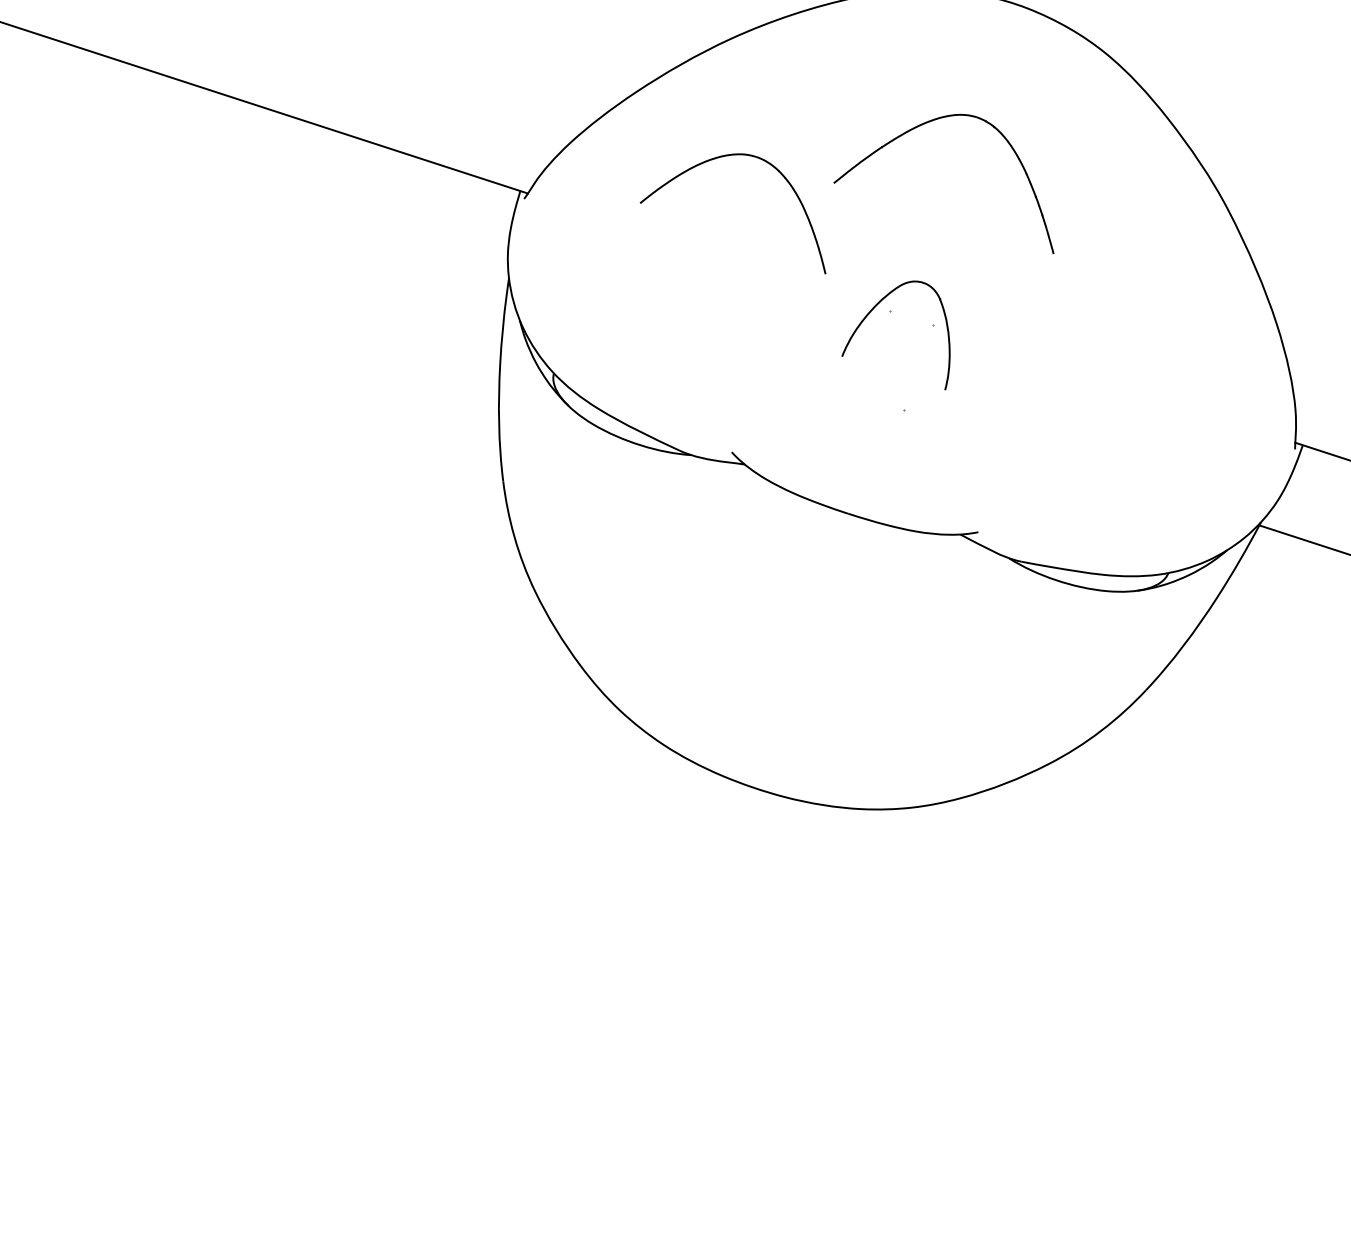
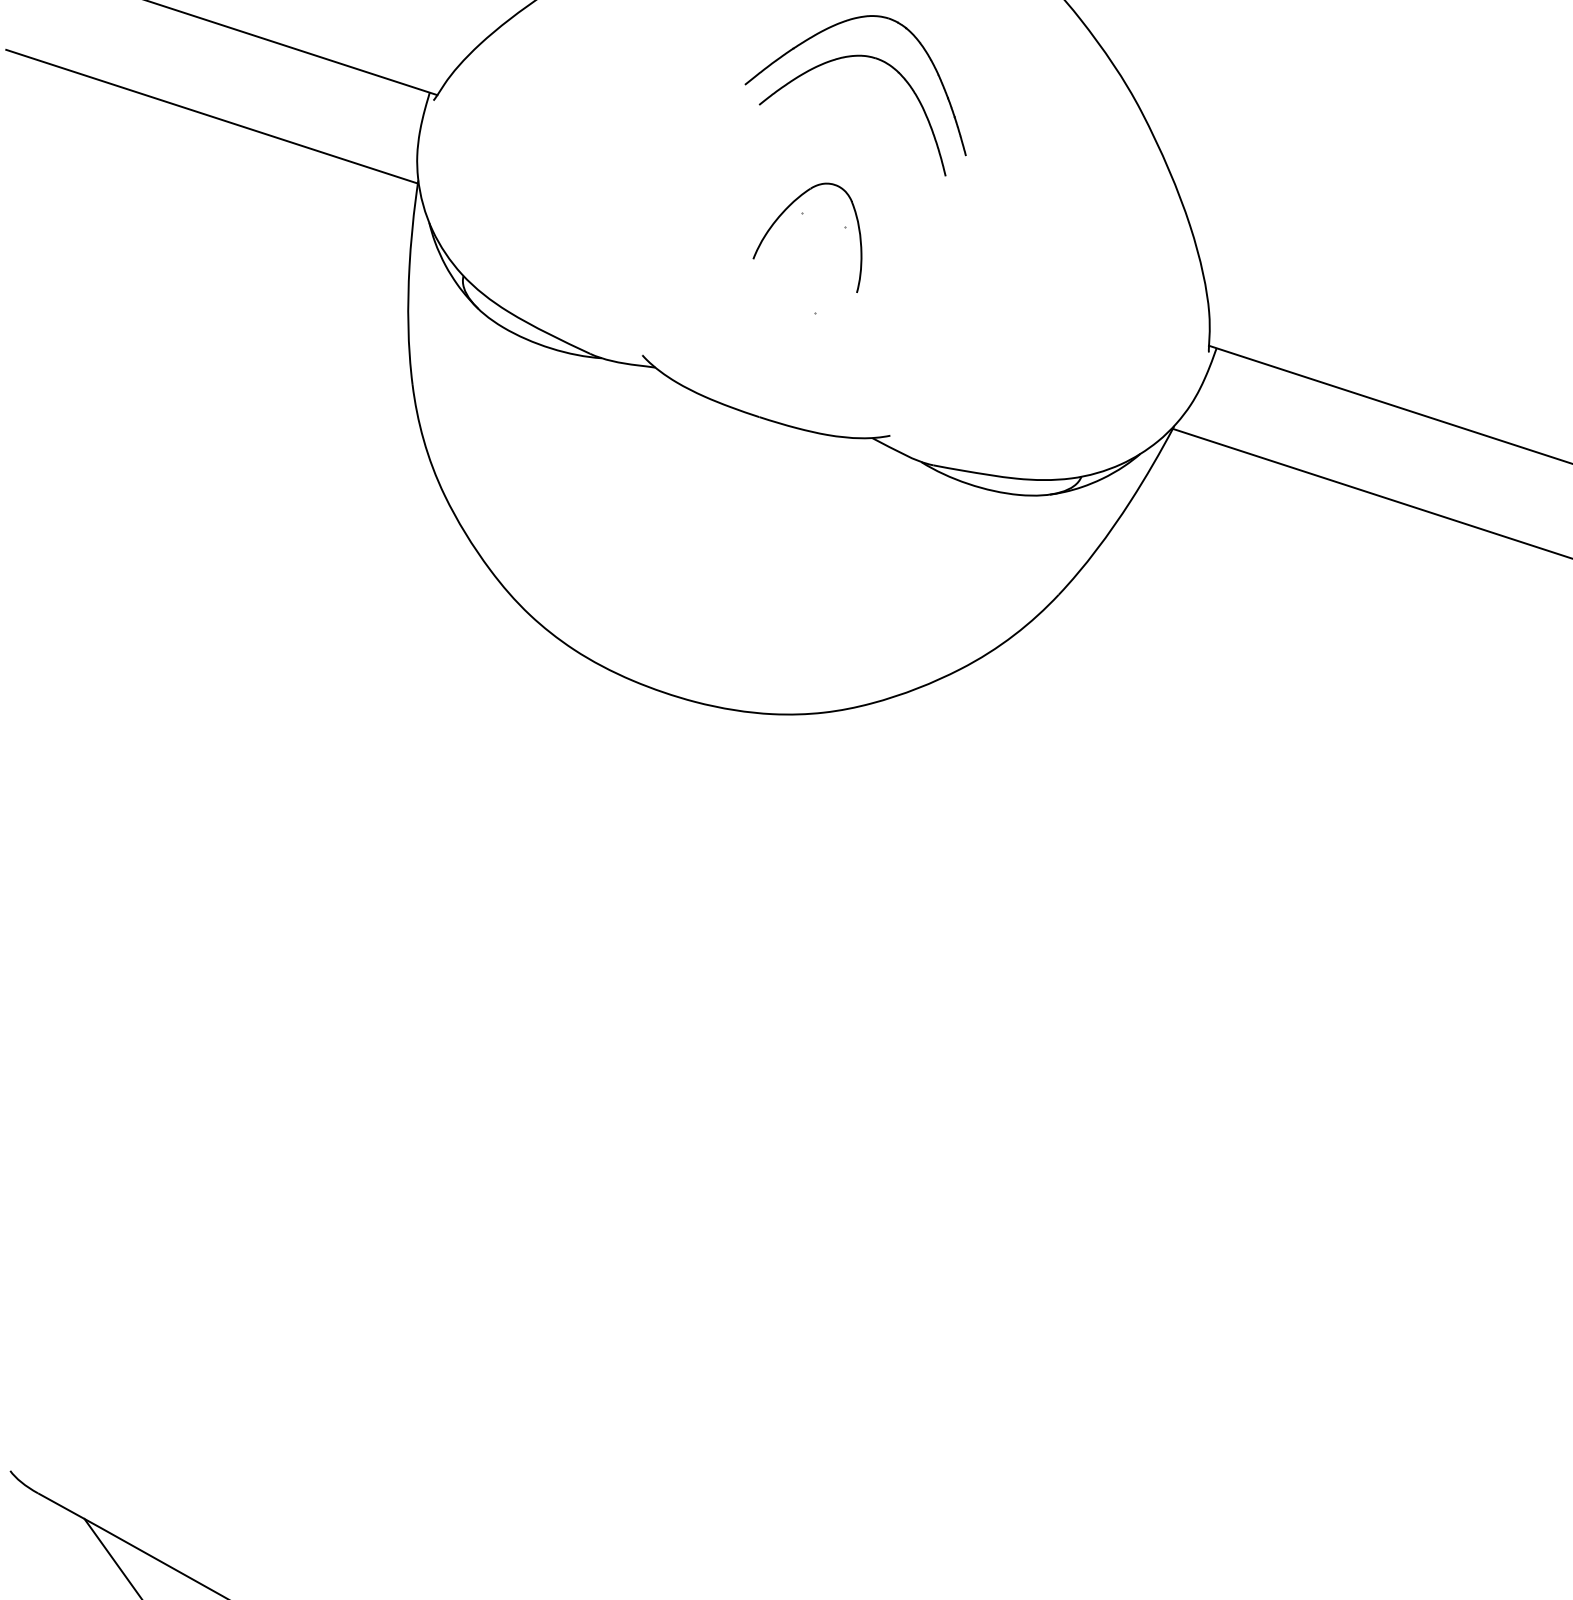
part: (714, 160) -> (833, 61), moved
line: (303, 214) -> (211, 116), added

